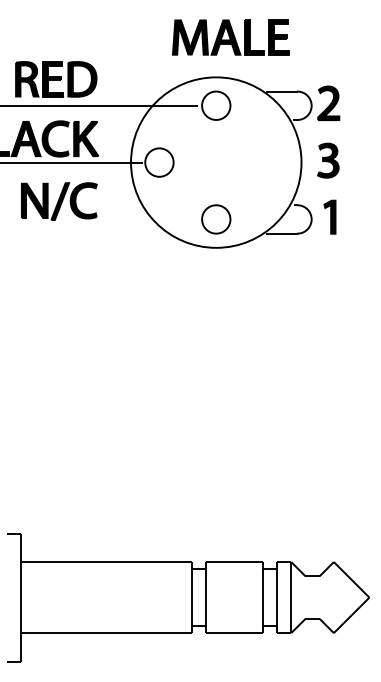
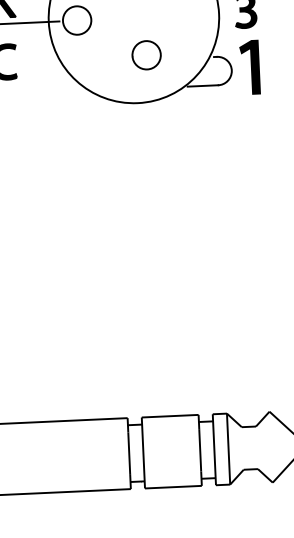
part: (329, 216) -> (249, 66), size x1.6
part: (216, 219) -> (146, 55), moved

